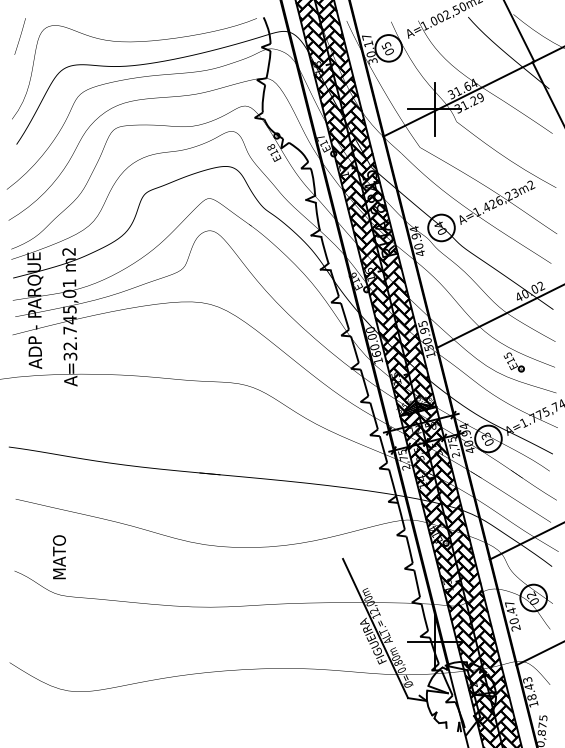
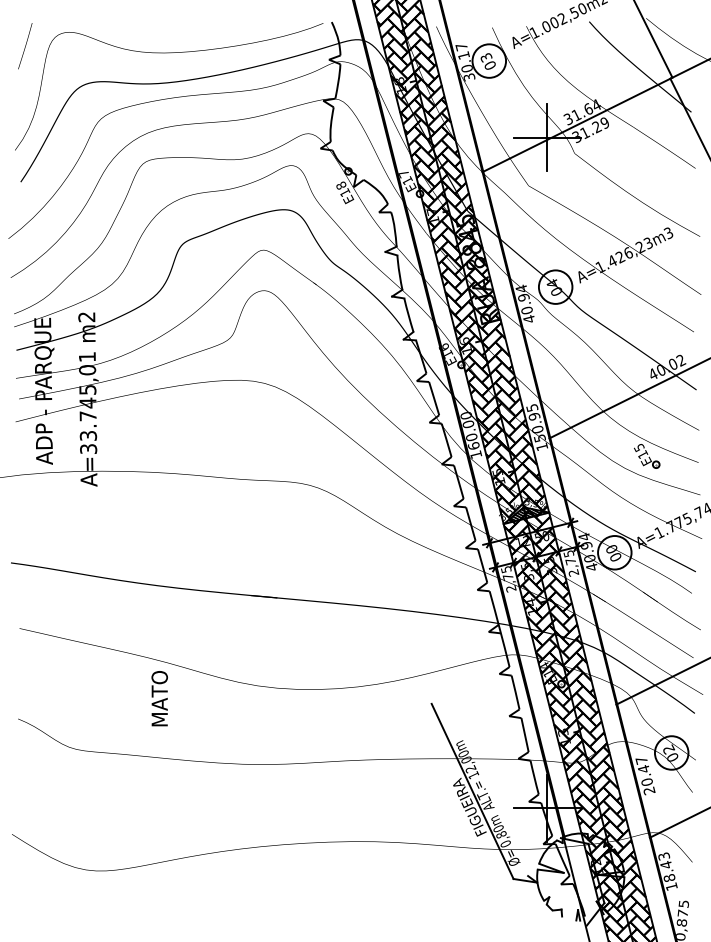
text: (384, 45) -> (484, 57), 05 -> 03
text: (531, 185) -> (668, 233), A=1.426,23m2 -> A=1.426,23m3
text: (70, 345) -> (88, 435), A=32.745,01 -> A=33.745,01
text: (485, 436) -> (611, 549), 03 -> 00
text: (59, 557) -> (159, 698), moved

